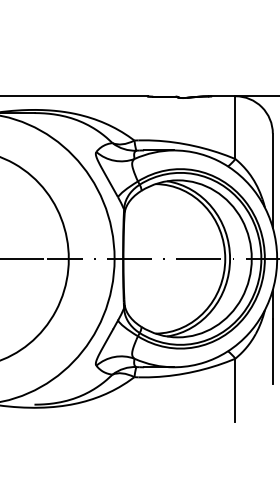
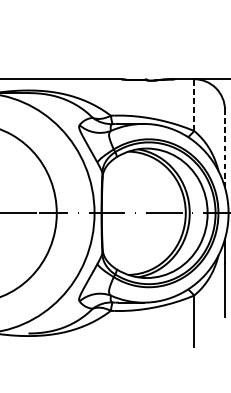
line: (235, 127) -> (194, 104), solid -> dashed
line: (272, 180) -> (224, 148), solid -> dashed

